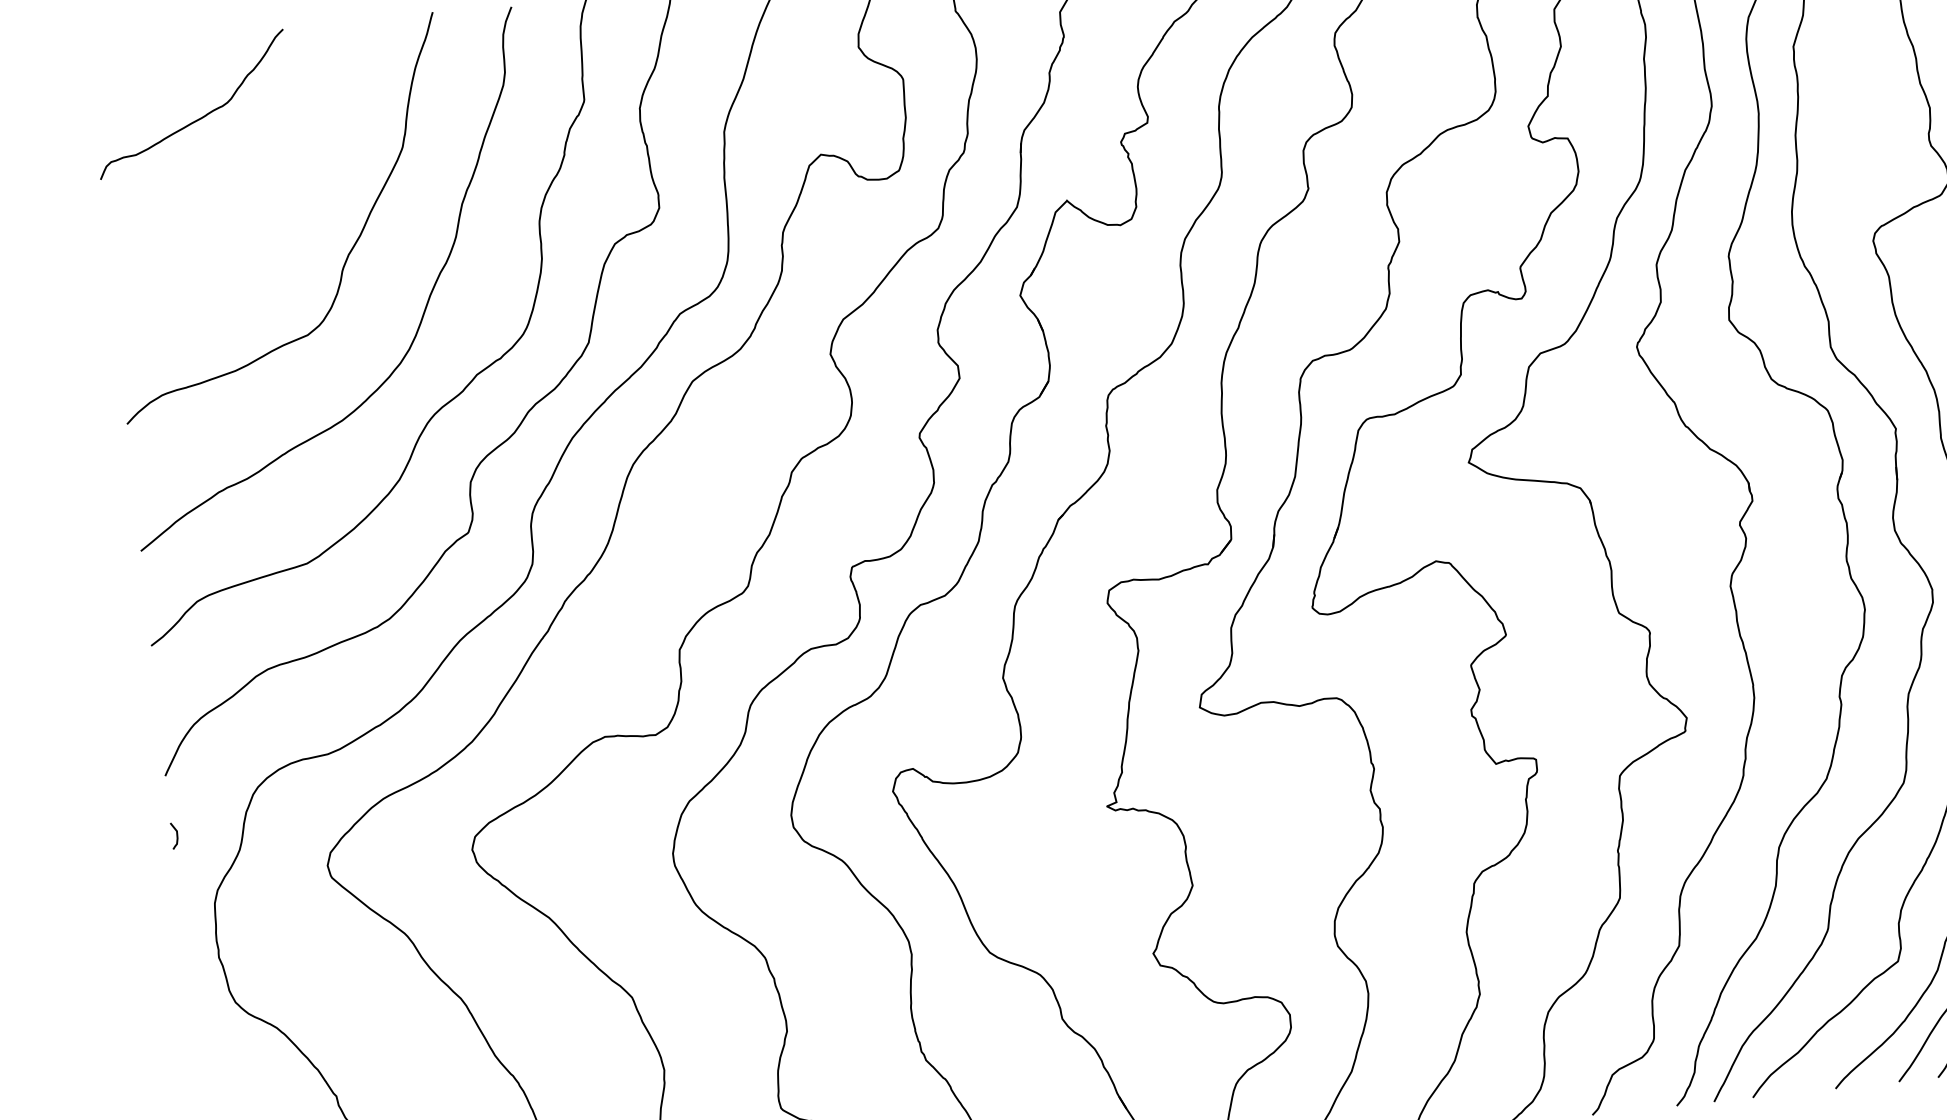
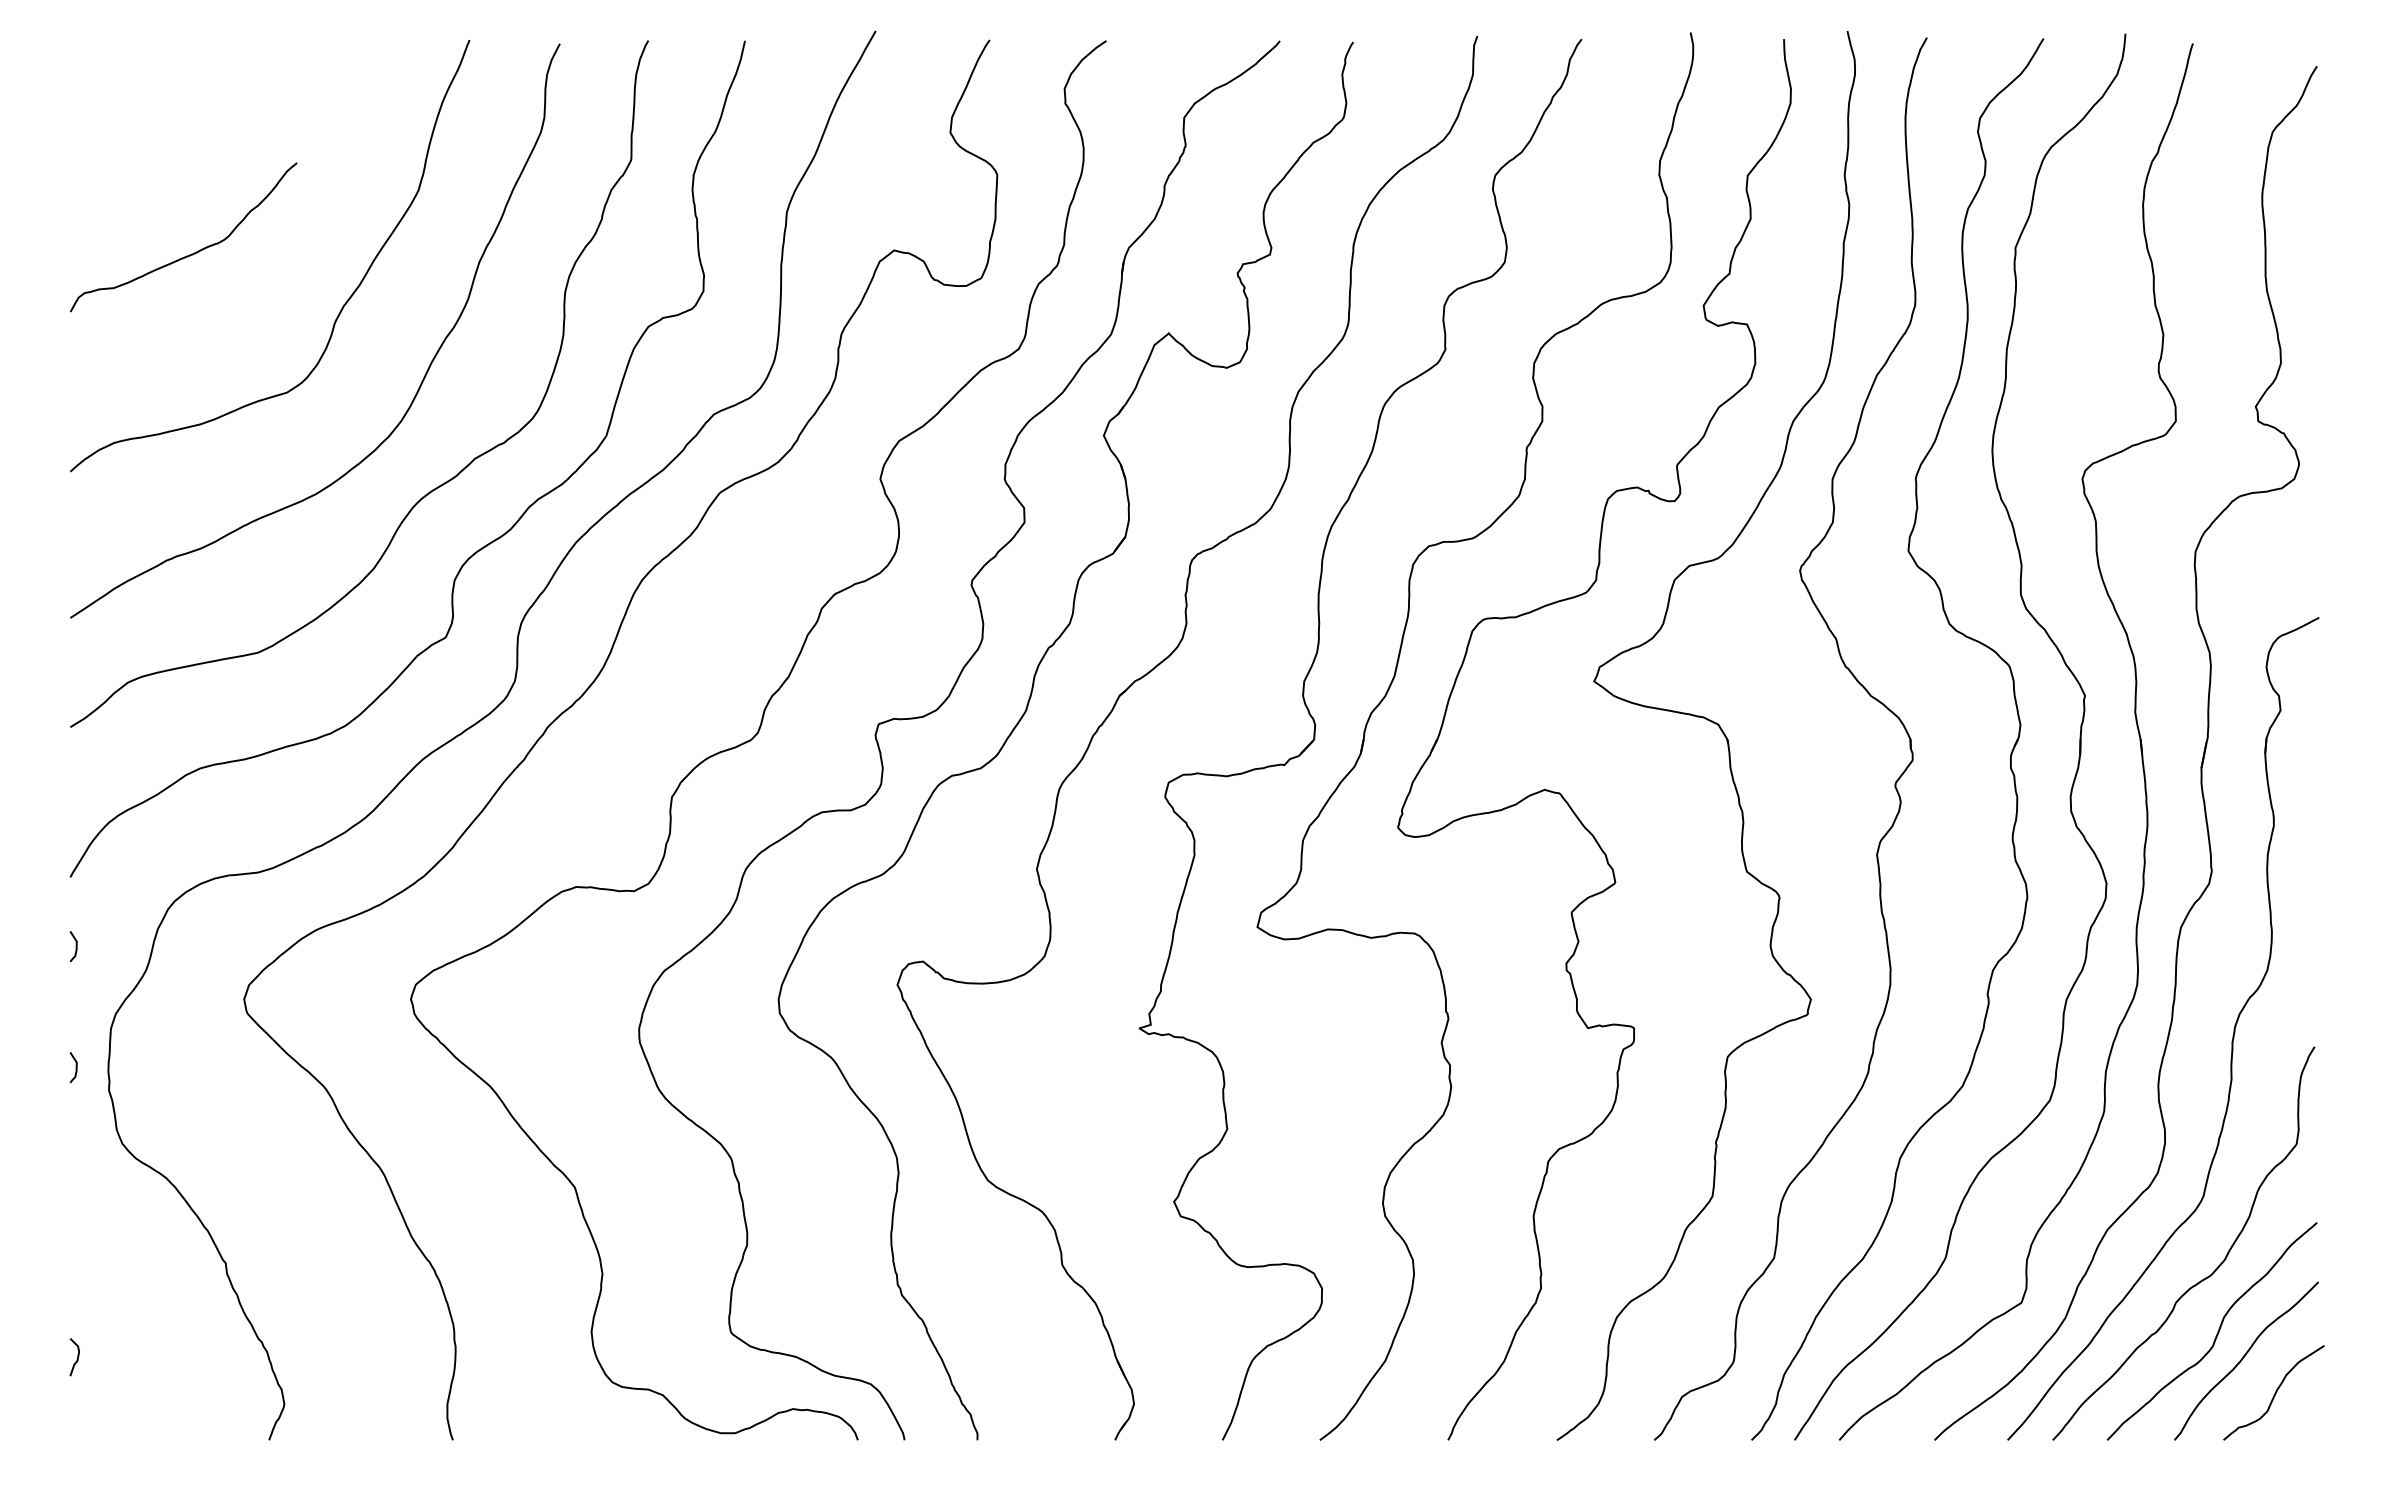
curve: (200, 117) -> (191, 253), moved
curve: (187, 940) -> (75, 1067), added

